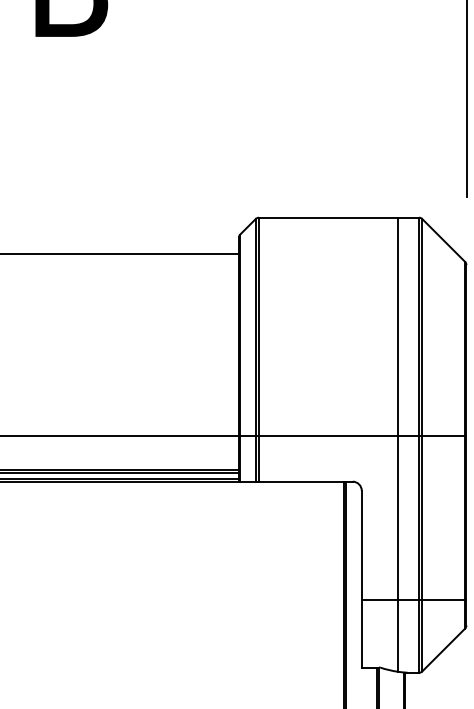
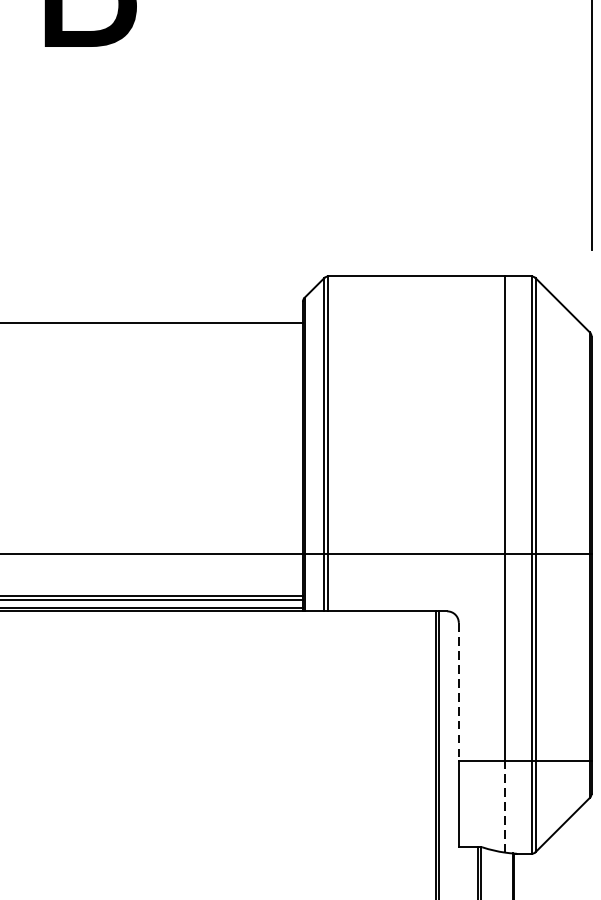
line: (361, 545) -> (458, 692), solid -> dashed
line: (398, 635) -> (505, 806), solid -> dashed

